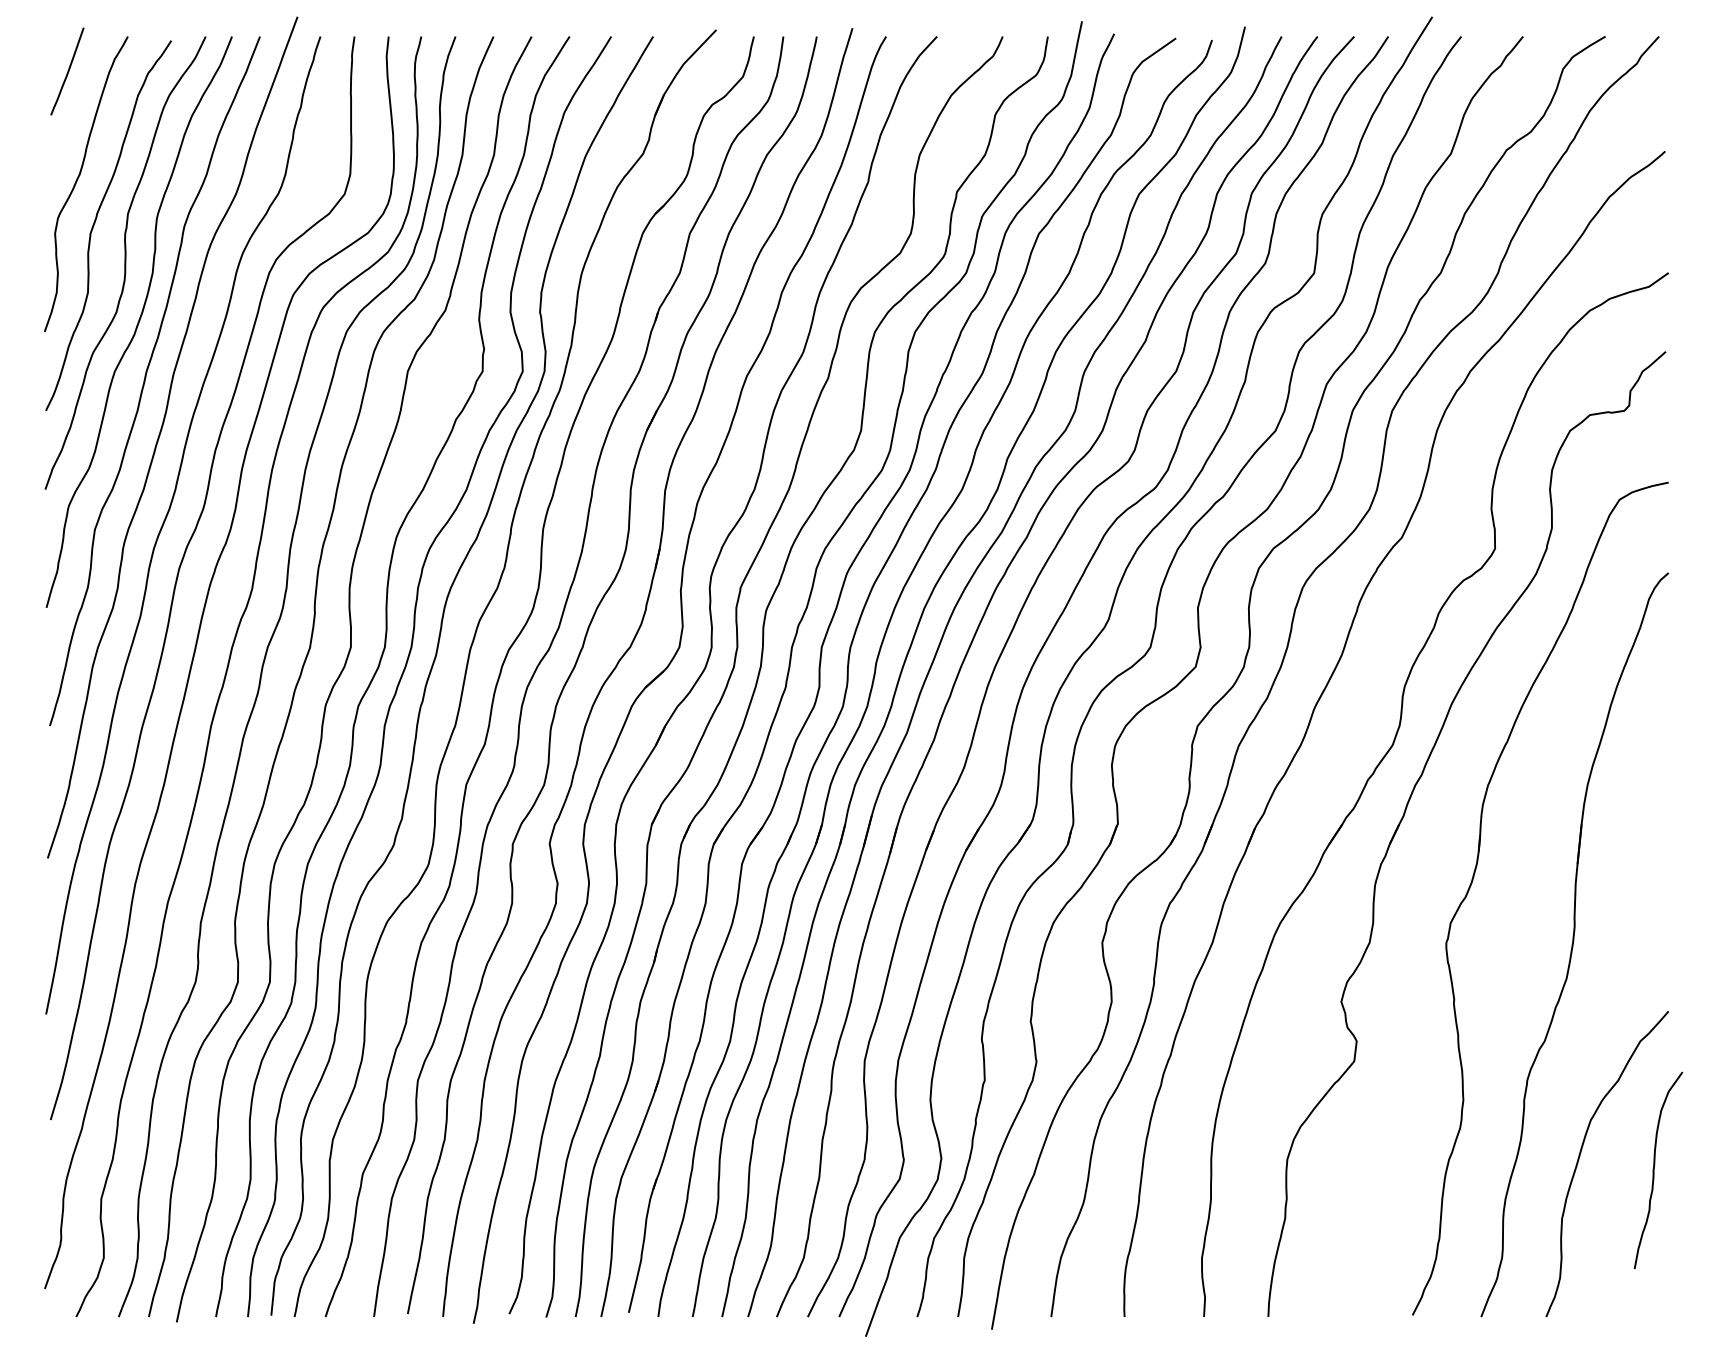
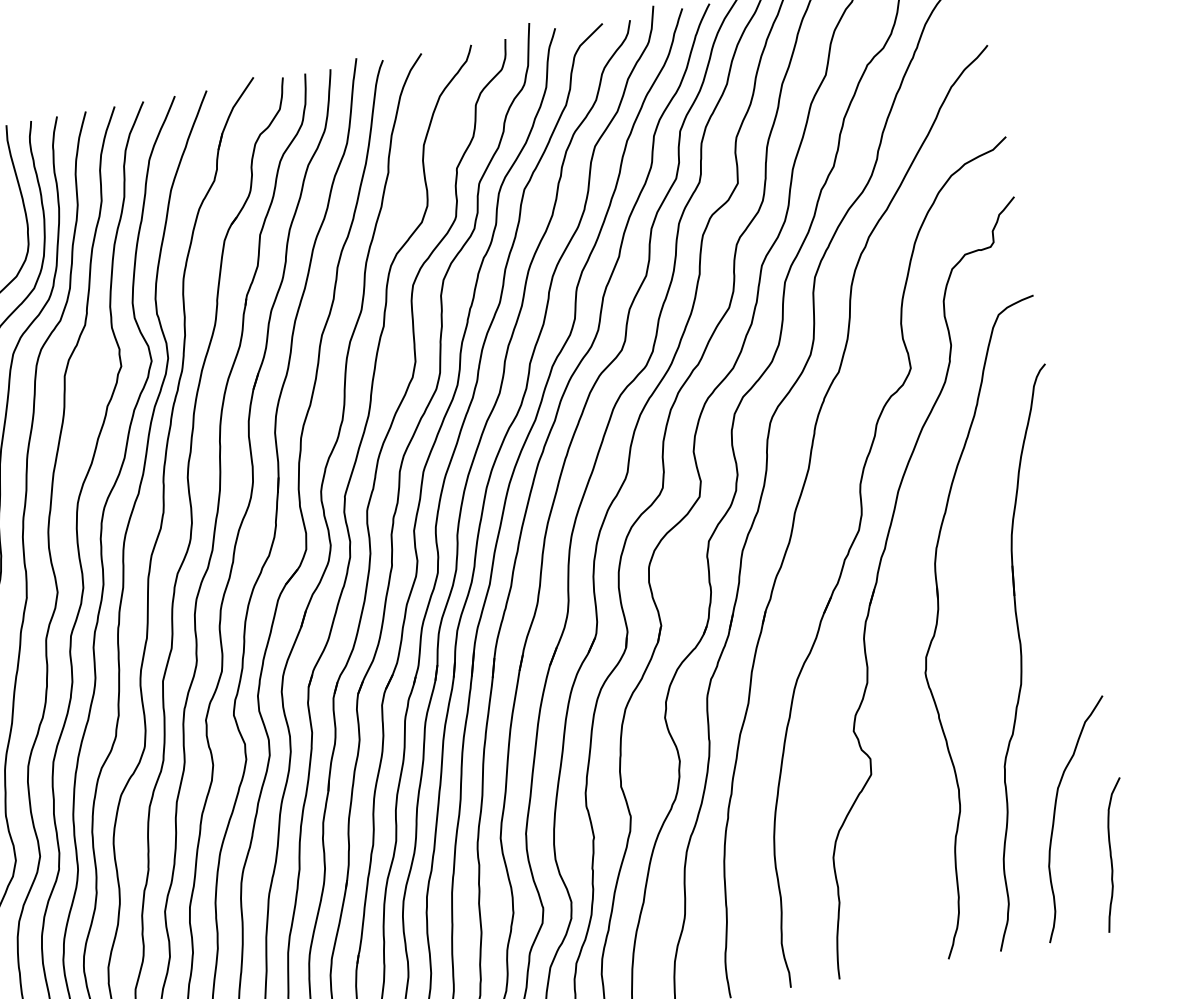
curve: (1654, 1170) -> (1111, 855), moved

